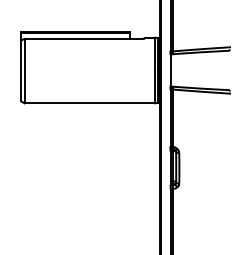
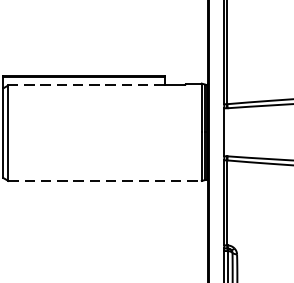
line: (77, 38) -> (86, 85), solid -> dashed
line: (90, 103) -> (105, 181), solid -> dashed

